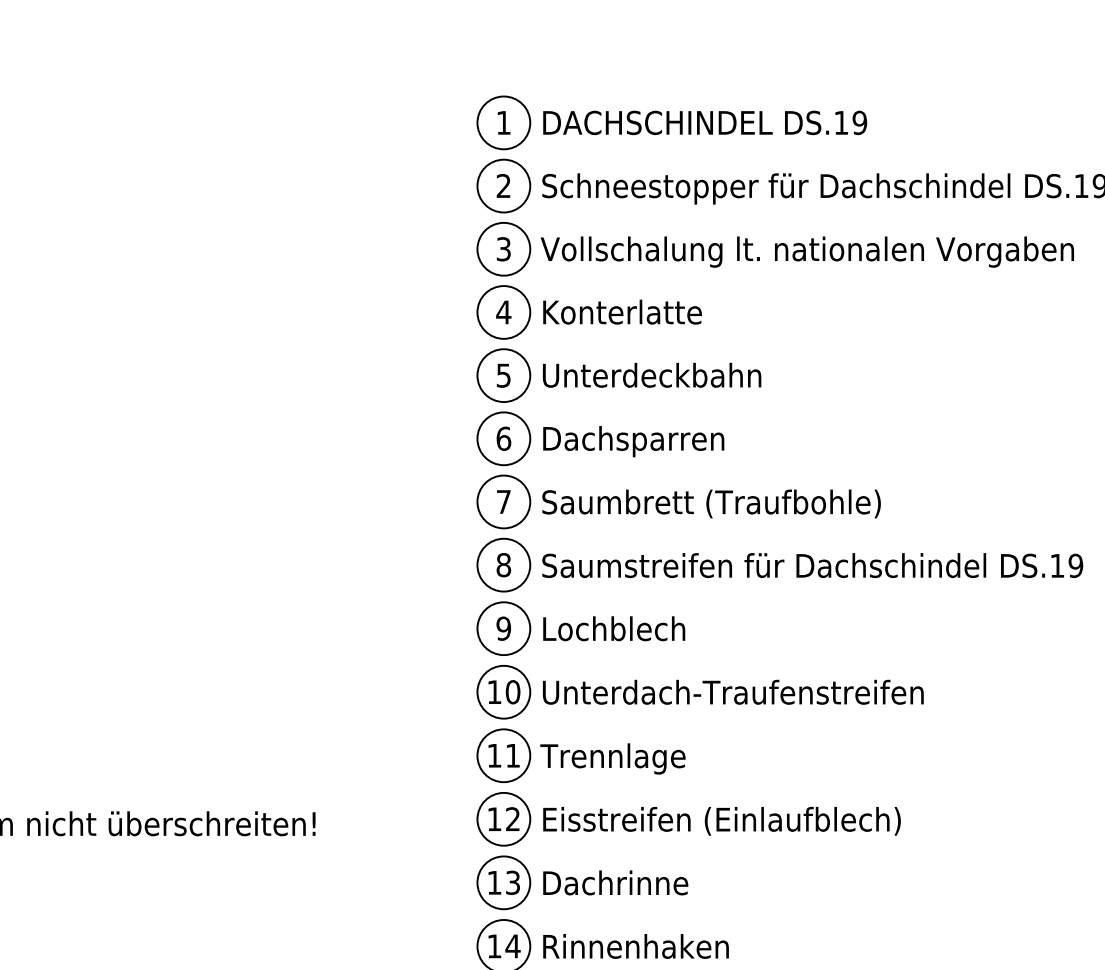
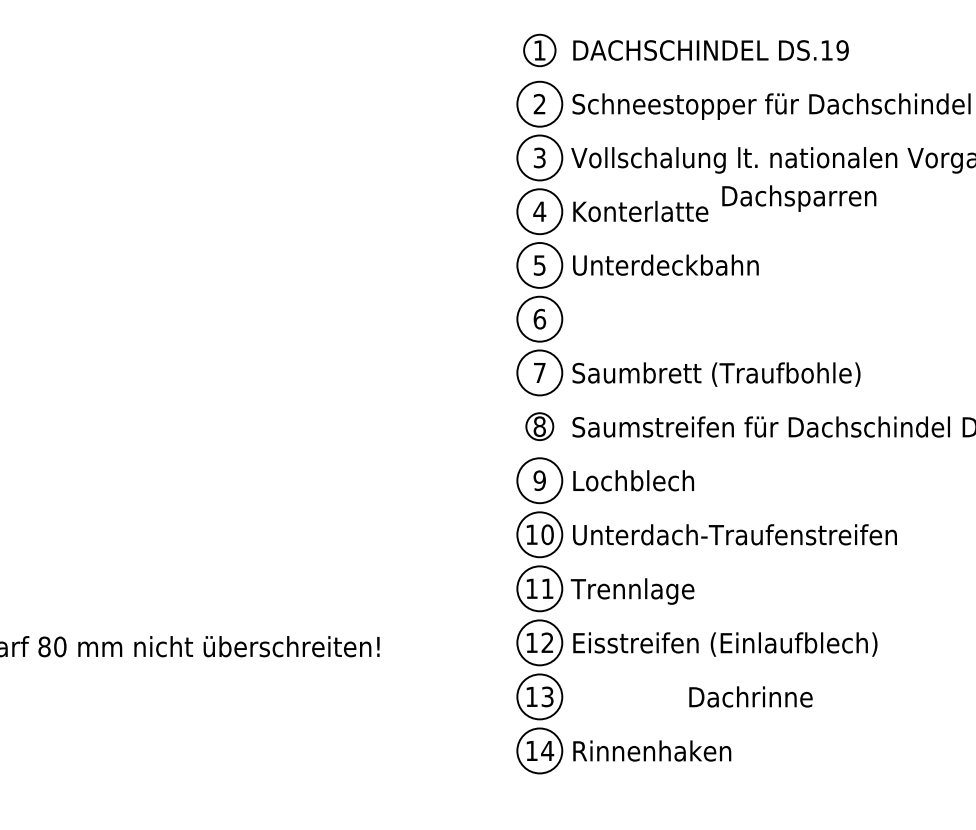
circle: (503, 122) -> (539, 50), size x0.7
text: (633, 441) -> (799, 198), moved
circle: (503, 564) -> (539, 426), size x0.6
text: (615, 882) -> (750, 696), moved

